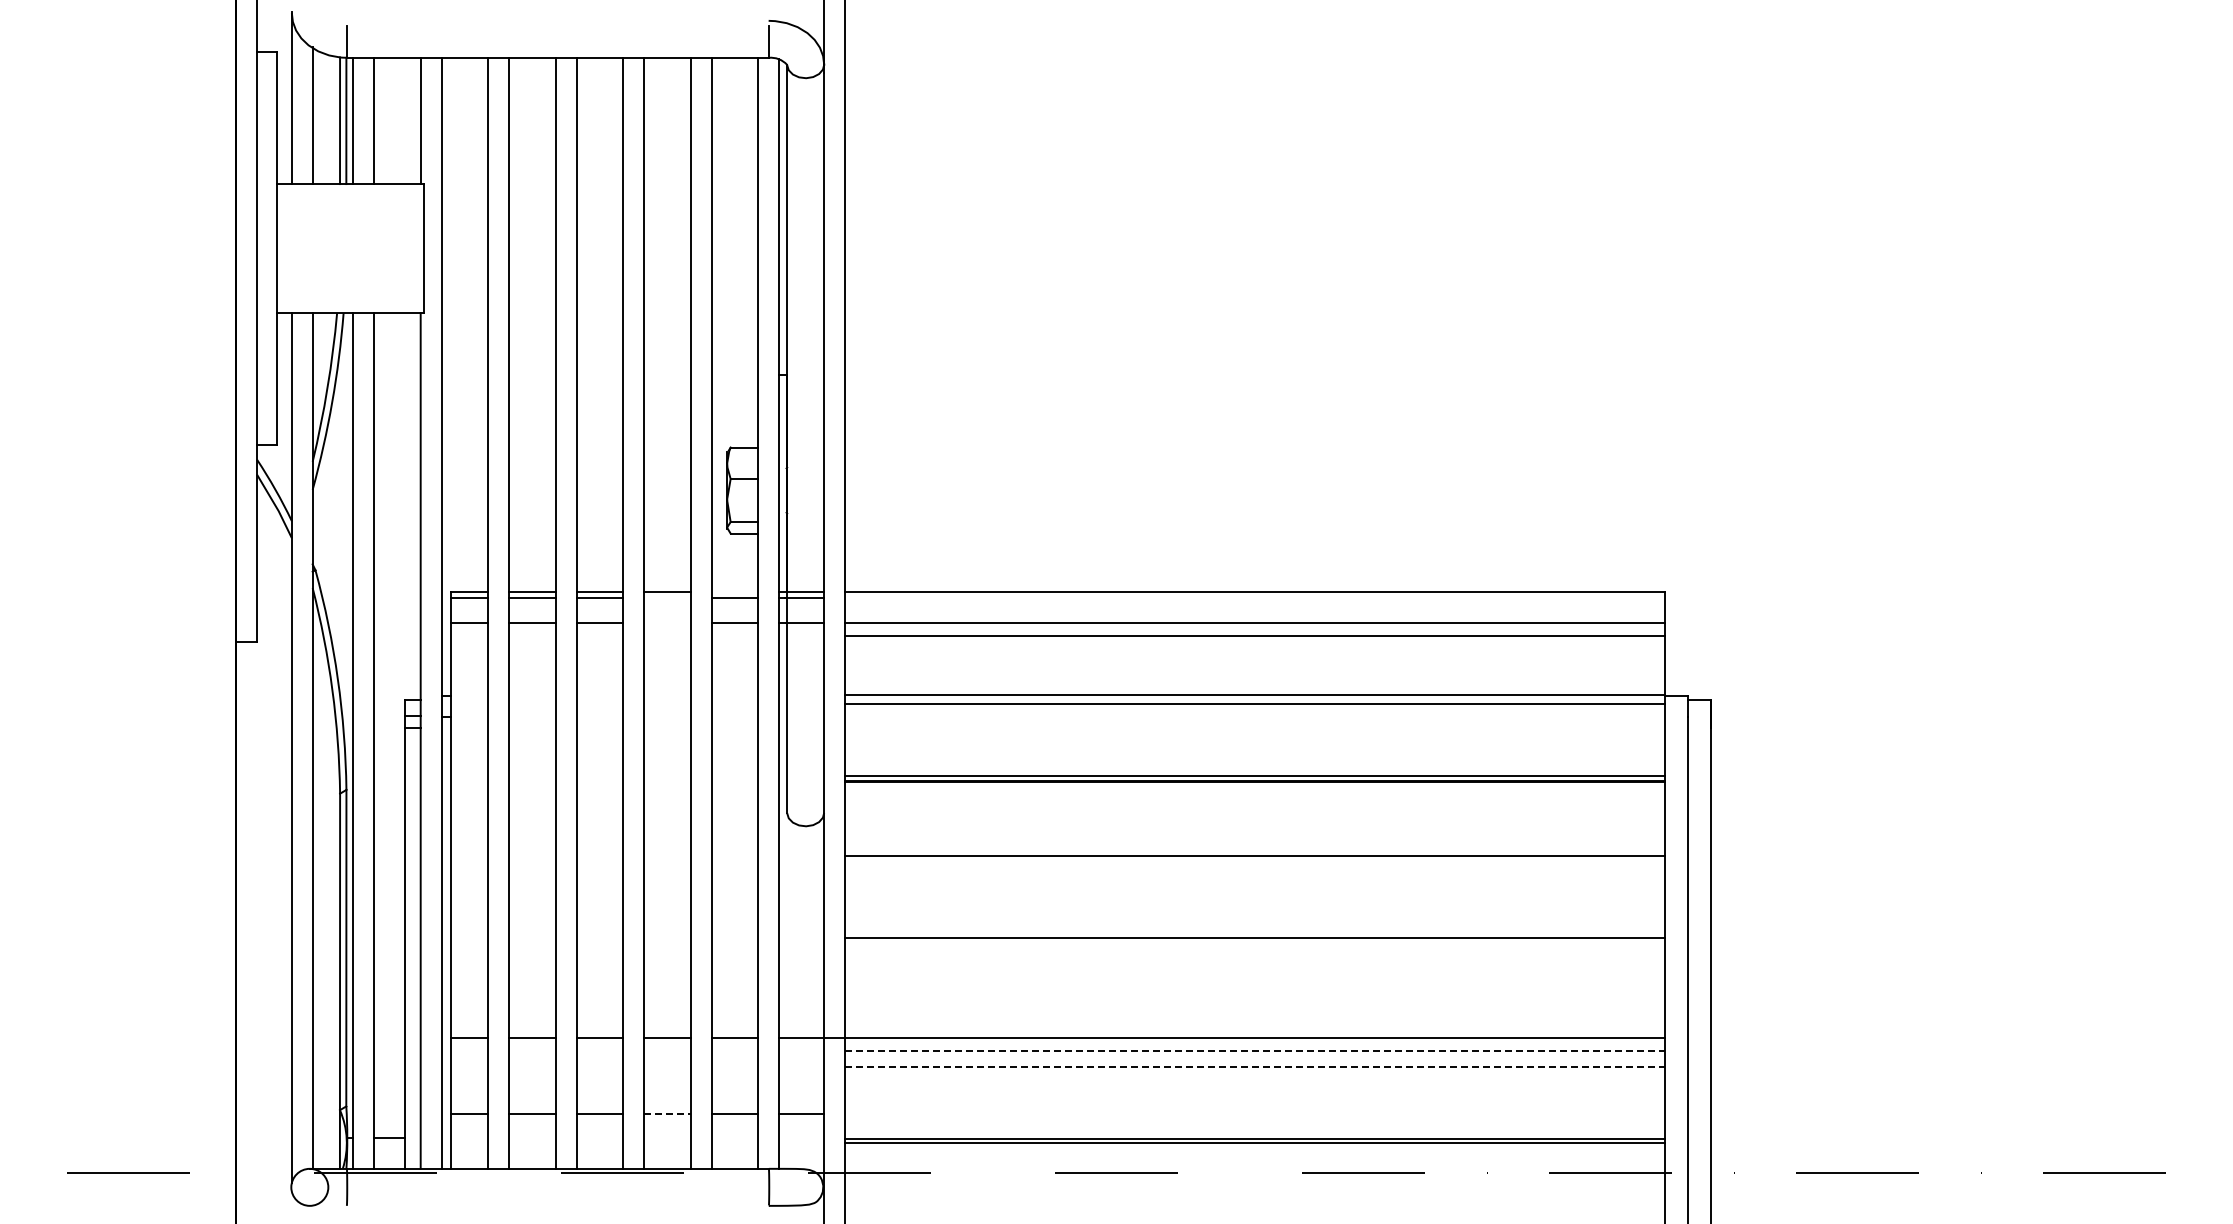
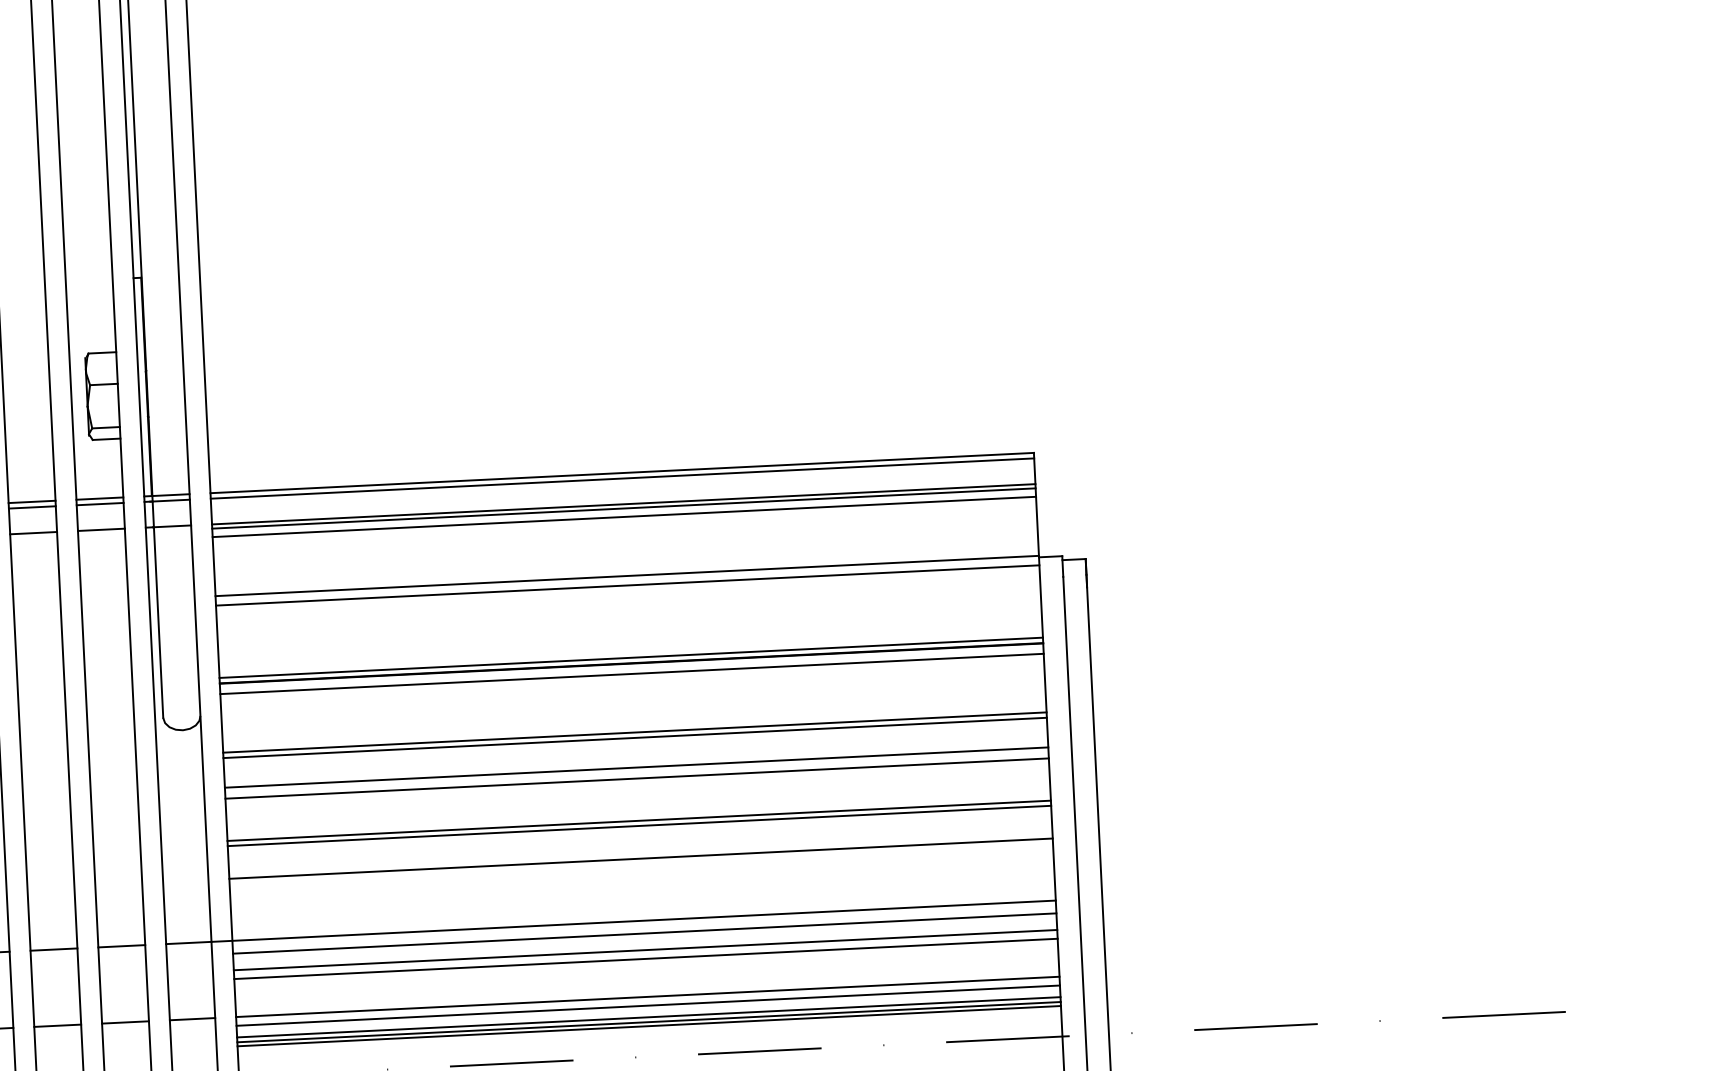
line: (734, 592) -> (99, 498), added
line: (667, 597) -> (32, 507), added
line: (1254, 597) -> (622, 478), added
line: (667, 623) -> (33, 533), added
line: (1254, 627) -> (623, 508), added
line: (1254, 792) -> (631, 674), added
line: (1254, 850) -> (634, 732), added
line: (1254, 885) -> (636, 767), added
line: (1254, 896) -> (636, 778), added
line: (1254, 943) -> (639, 825), added
line: (1254, 976) -> (640, 859), added
line: (1254, 1050) -> (644, 933), dashed -> solid
line: (1254, 1067) -> (645, 950), dashed -> solid
line: (1254, 1075) -> (645, 958), added
line: (667, 1113) -> (57, 1025), dashed -> solid
line: (1254, 1113) -> (647, 996), added
line: (1254, 1122) -> (647, 1005), added
line: (1254, 1134) -> (648, 1017), added

